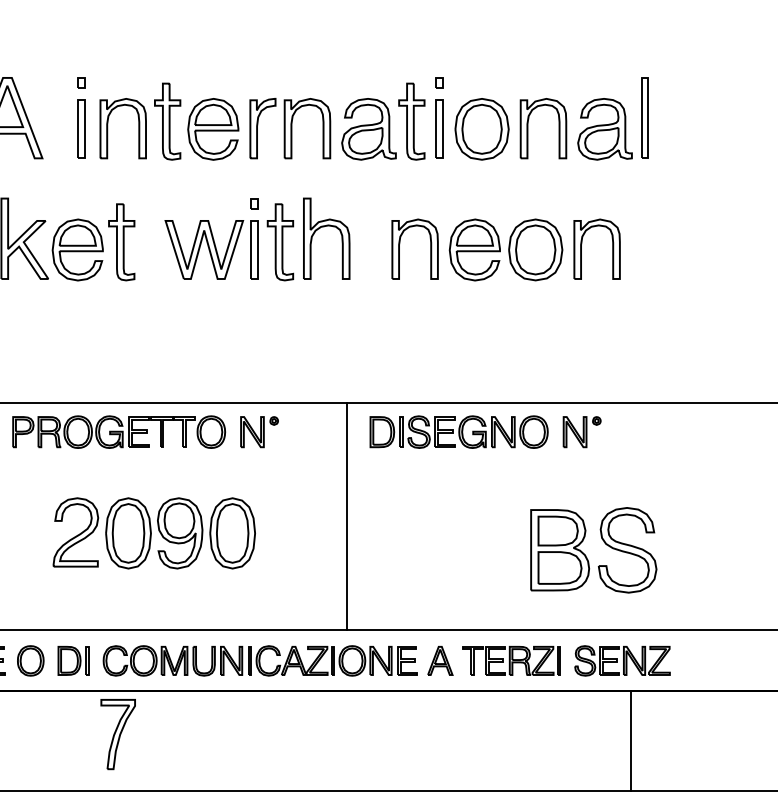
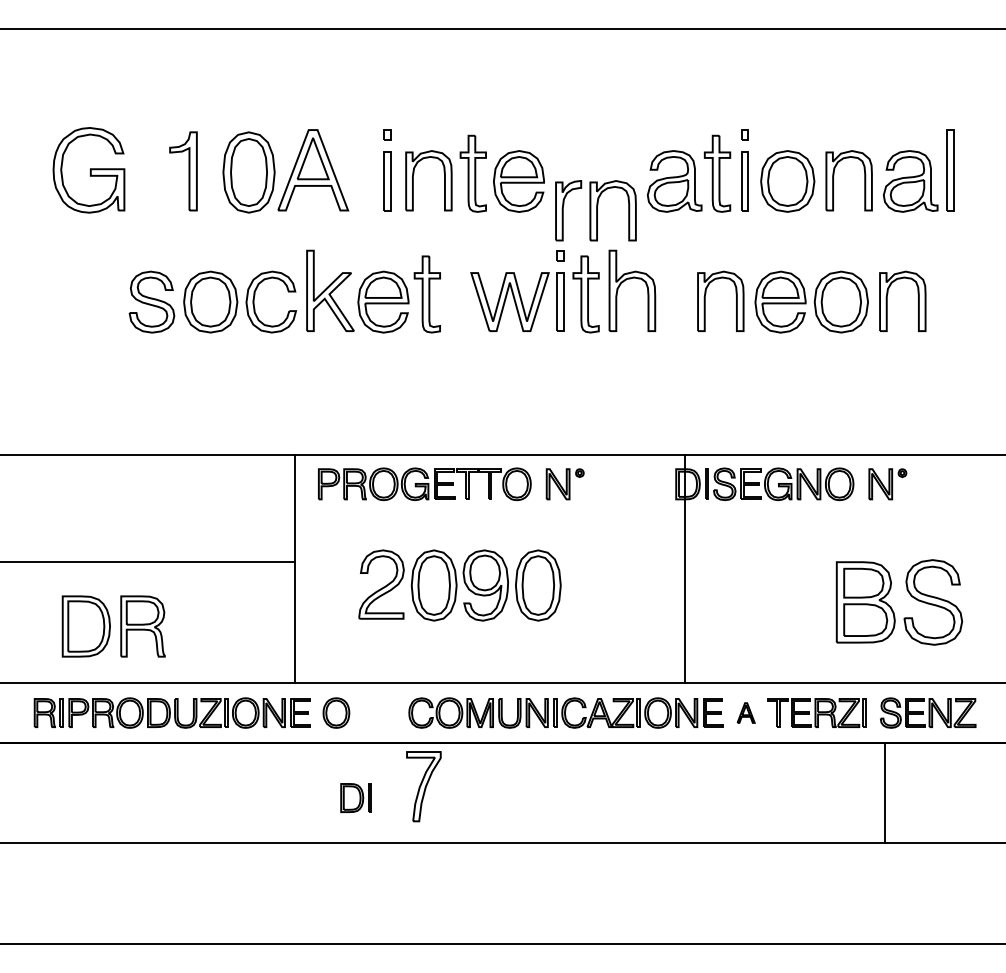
part: (289, 128) -> (595, 210), moved
line: (346, 516) -> (684, 568), moved
part: (72, 660) -> (355, 797), moved
part: (440, 660) -> (746, 712), size x0.7
line: (630, 740) -> (885, 792), moved

